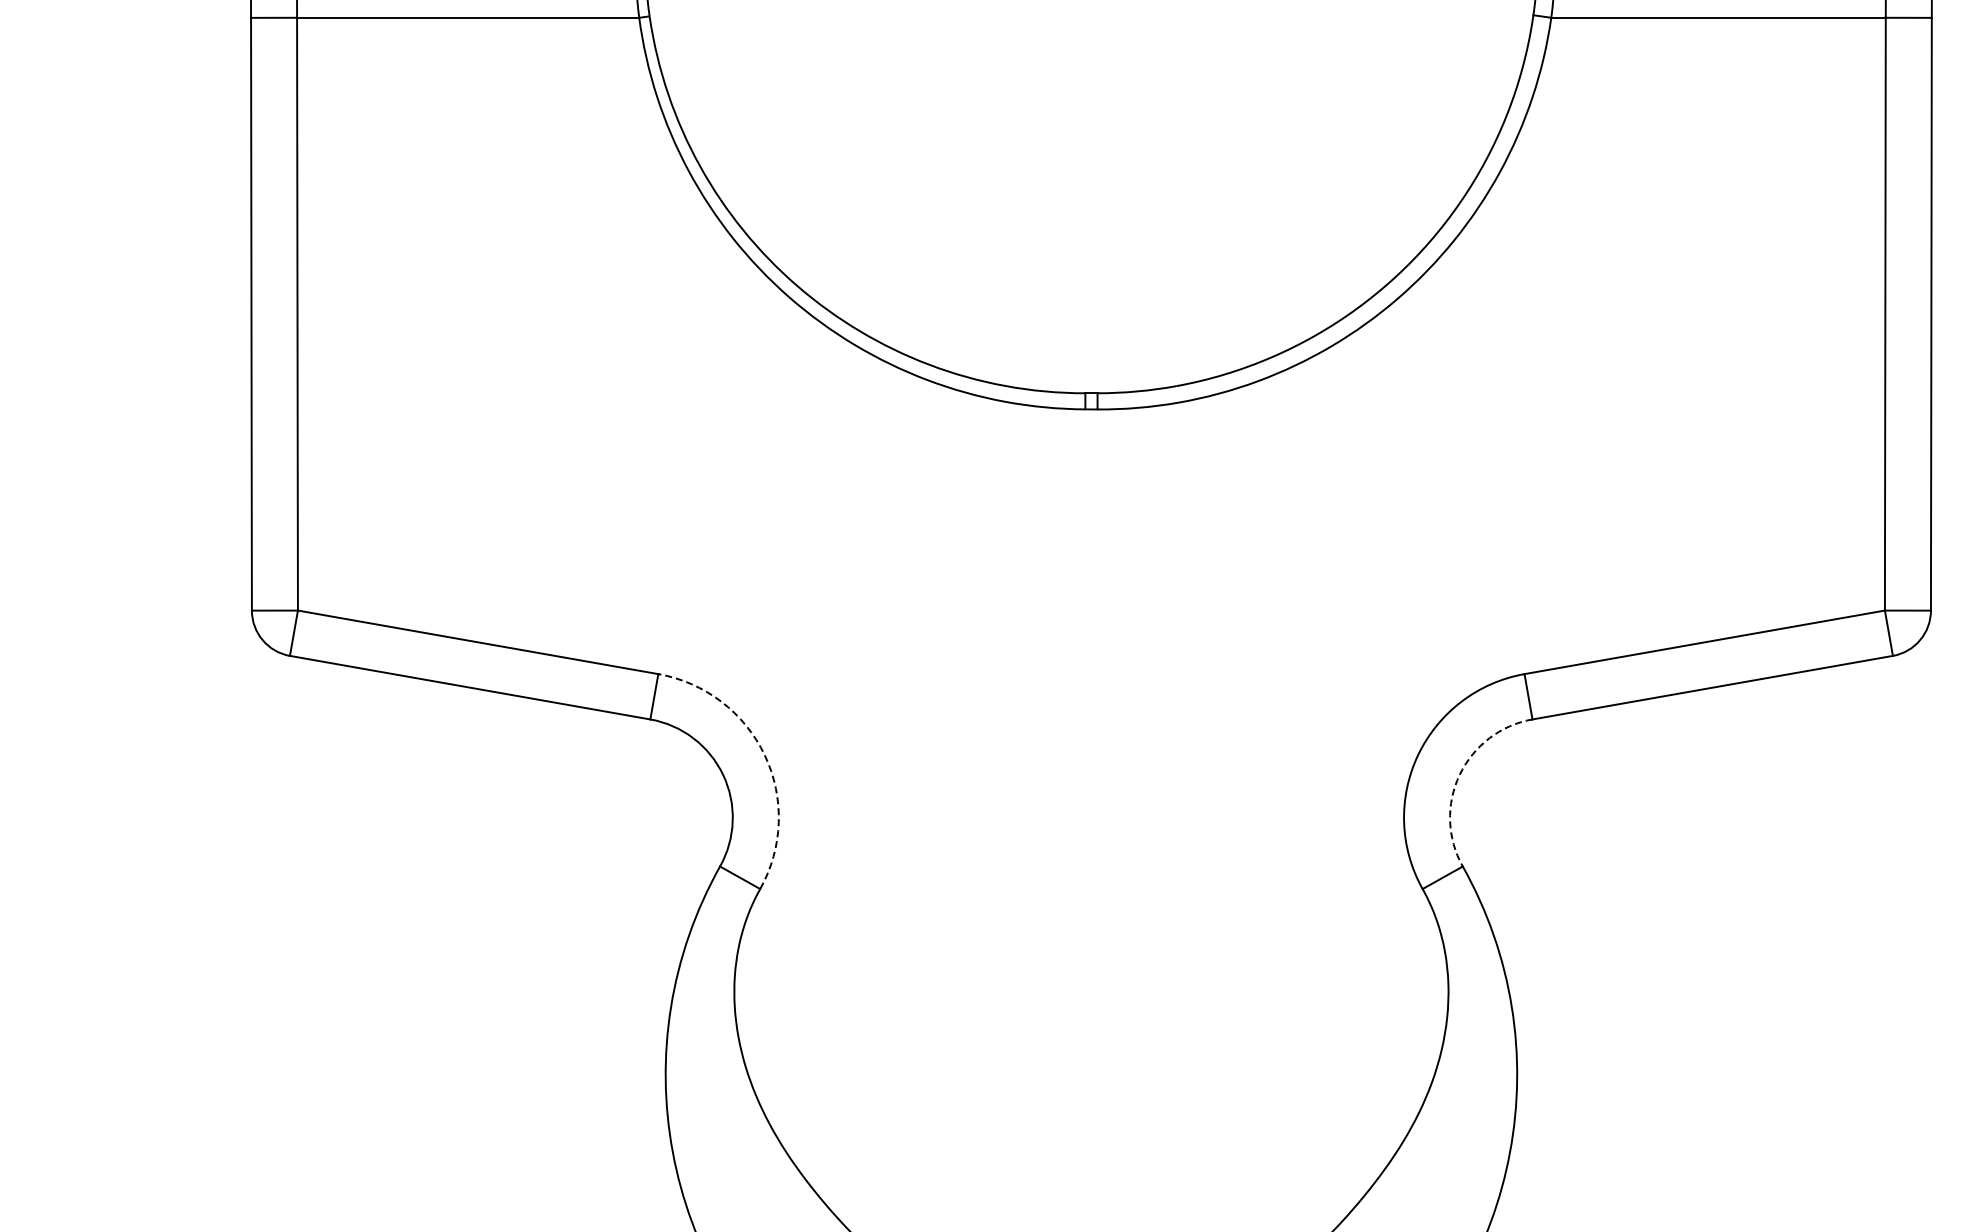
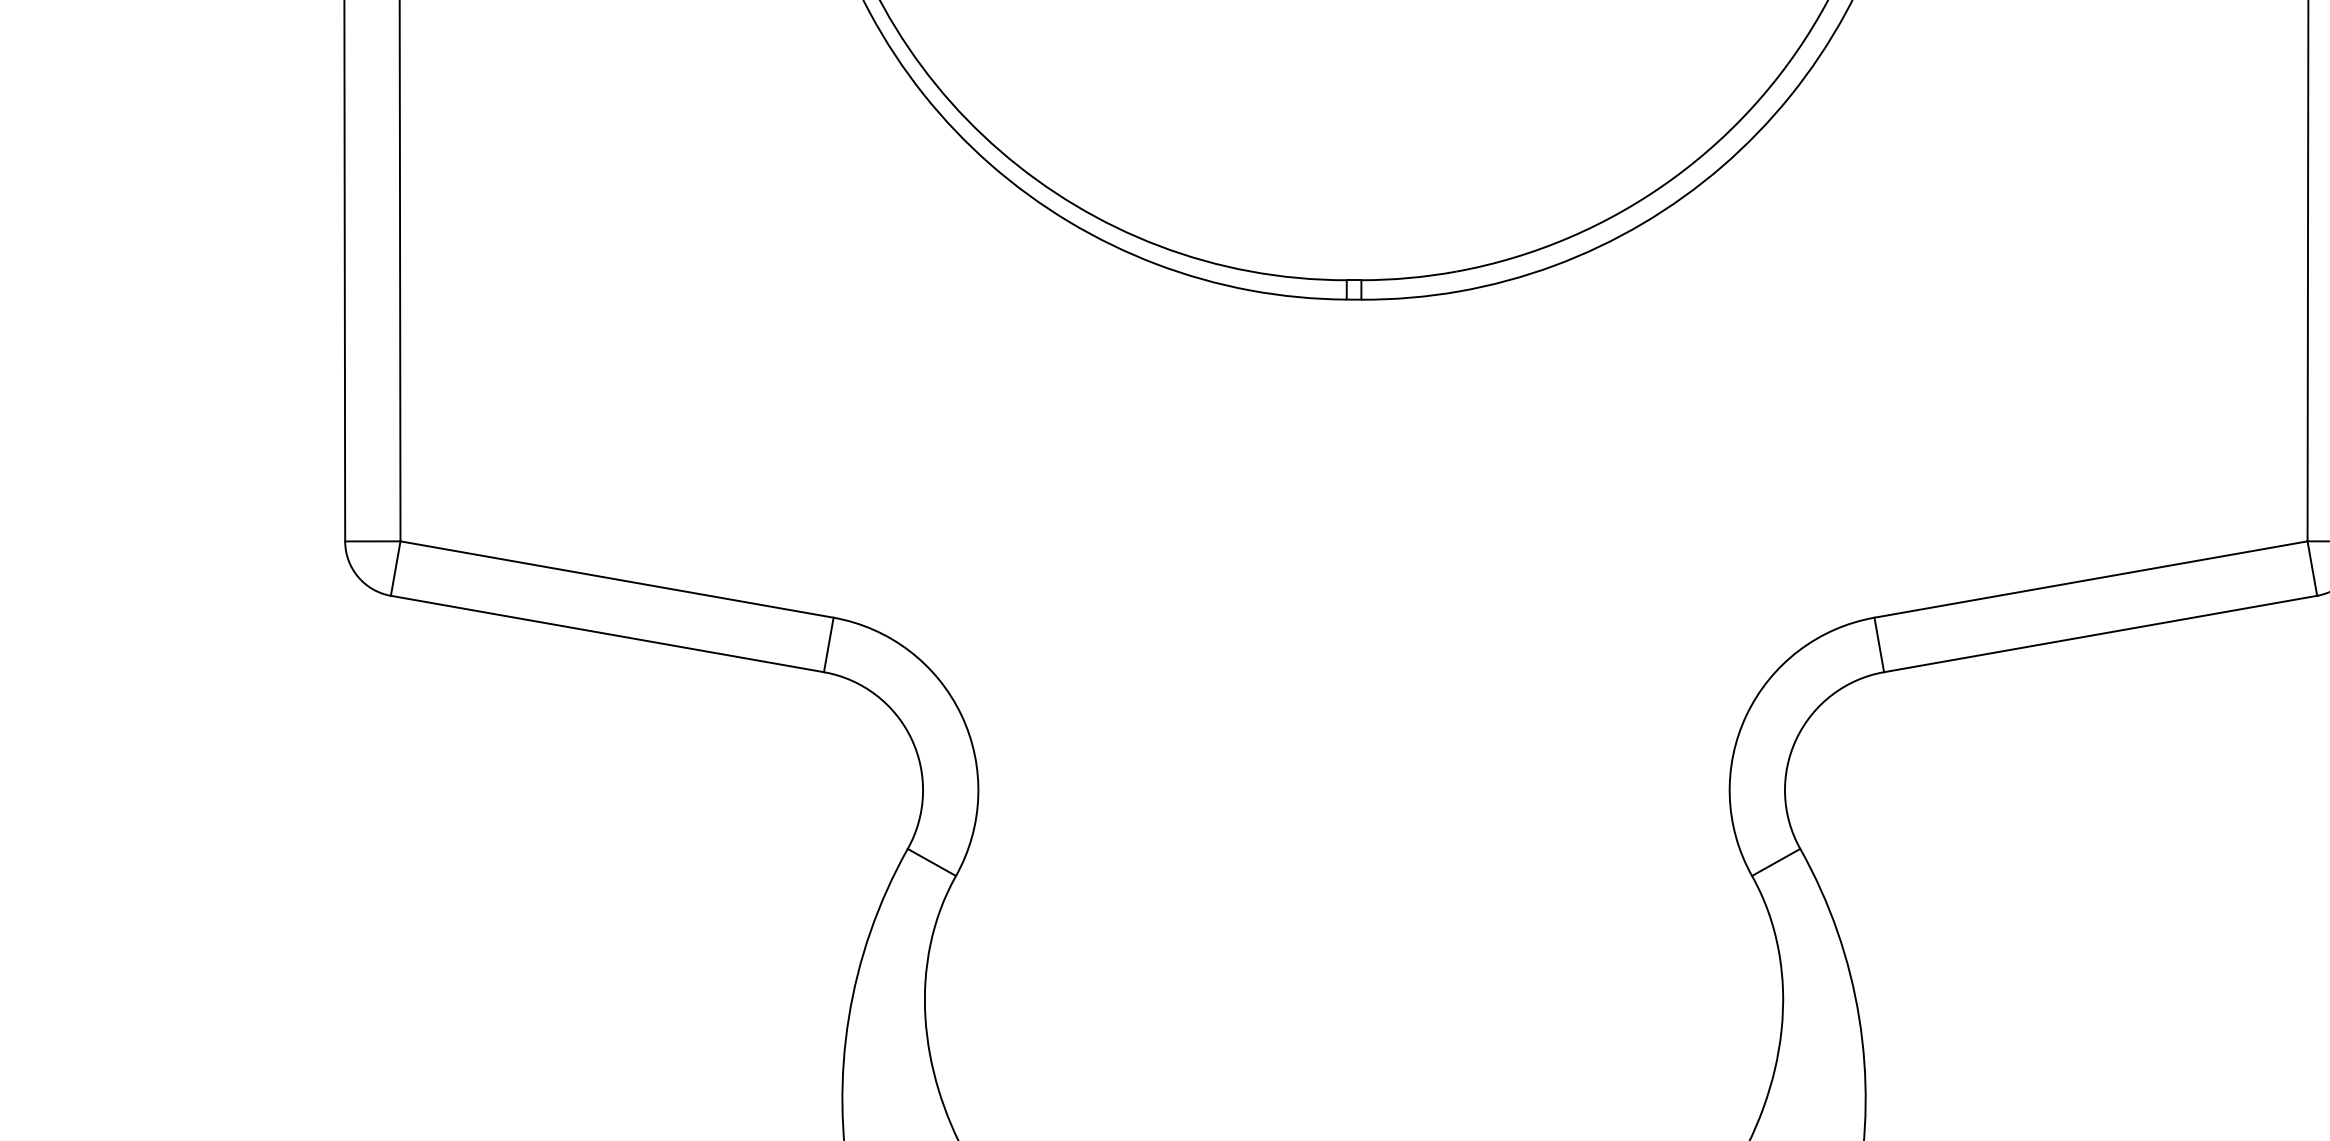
arc: (764, 755) -> (961, 715), dashed -> solid
arc: (1459, 774) -> (1796, 738), dashed -> solid

